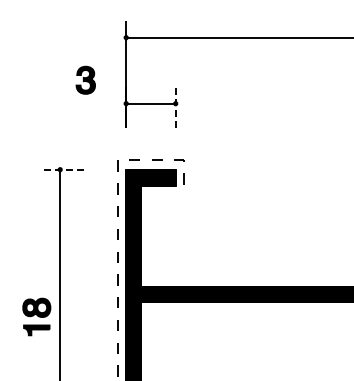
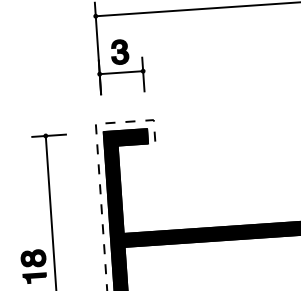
part: (85, 79) -> (119, 51), moved
line: (175, 107) -> (143, 74), dashed -> solid
line: (63, 169) -> (48, 135), dashed -> solid

